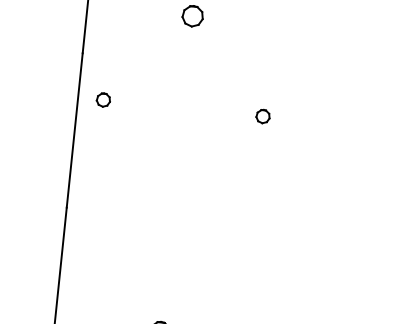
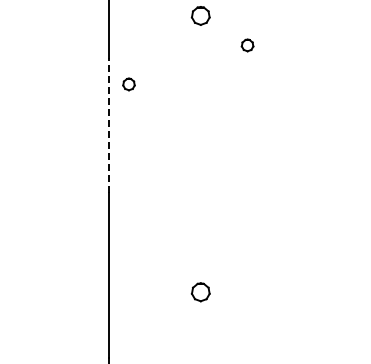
part: (102, 100) -> (128, 84), moved
part: (262, 116) -> (247, 45), moved
line: (74, 130) -> (108, 125), solid -> dashed

